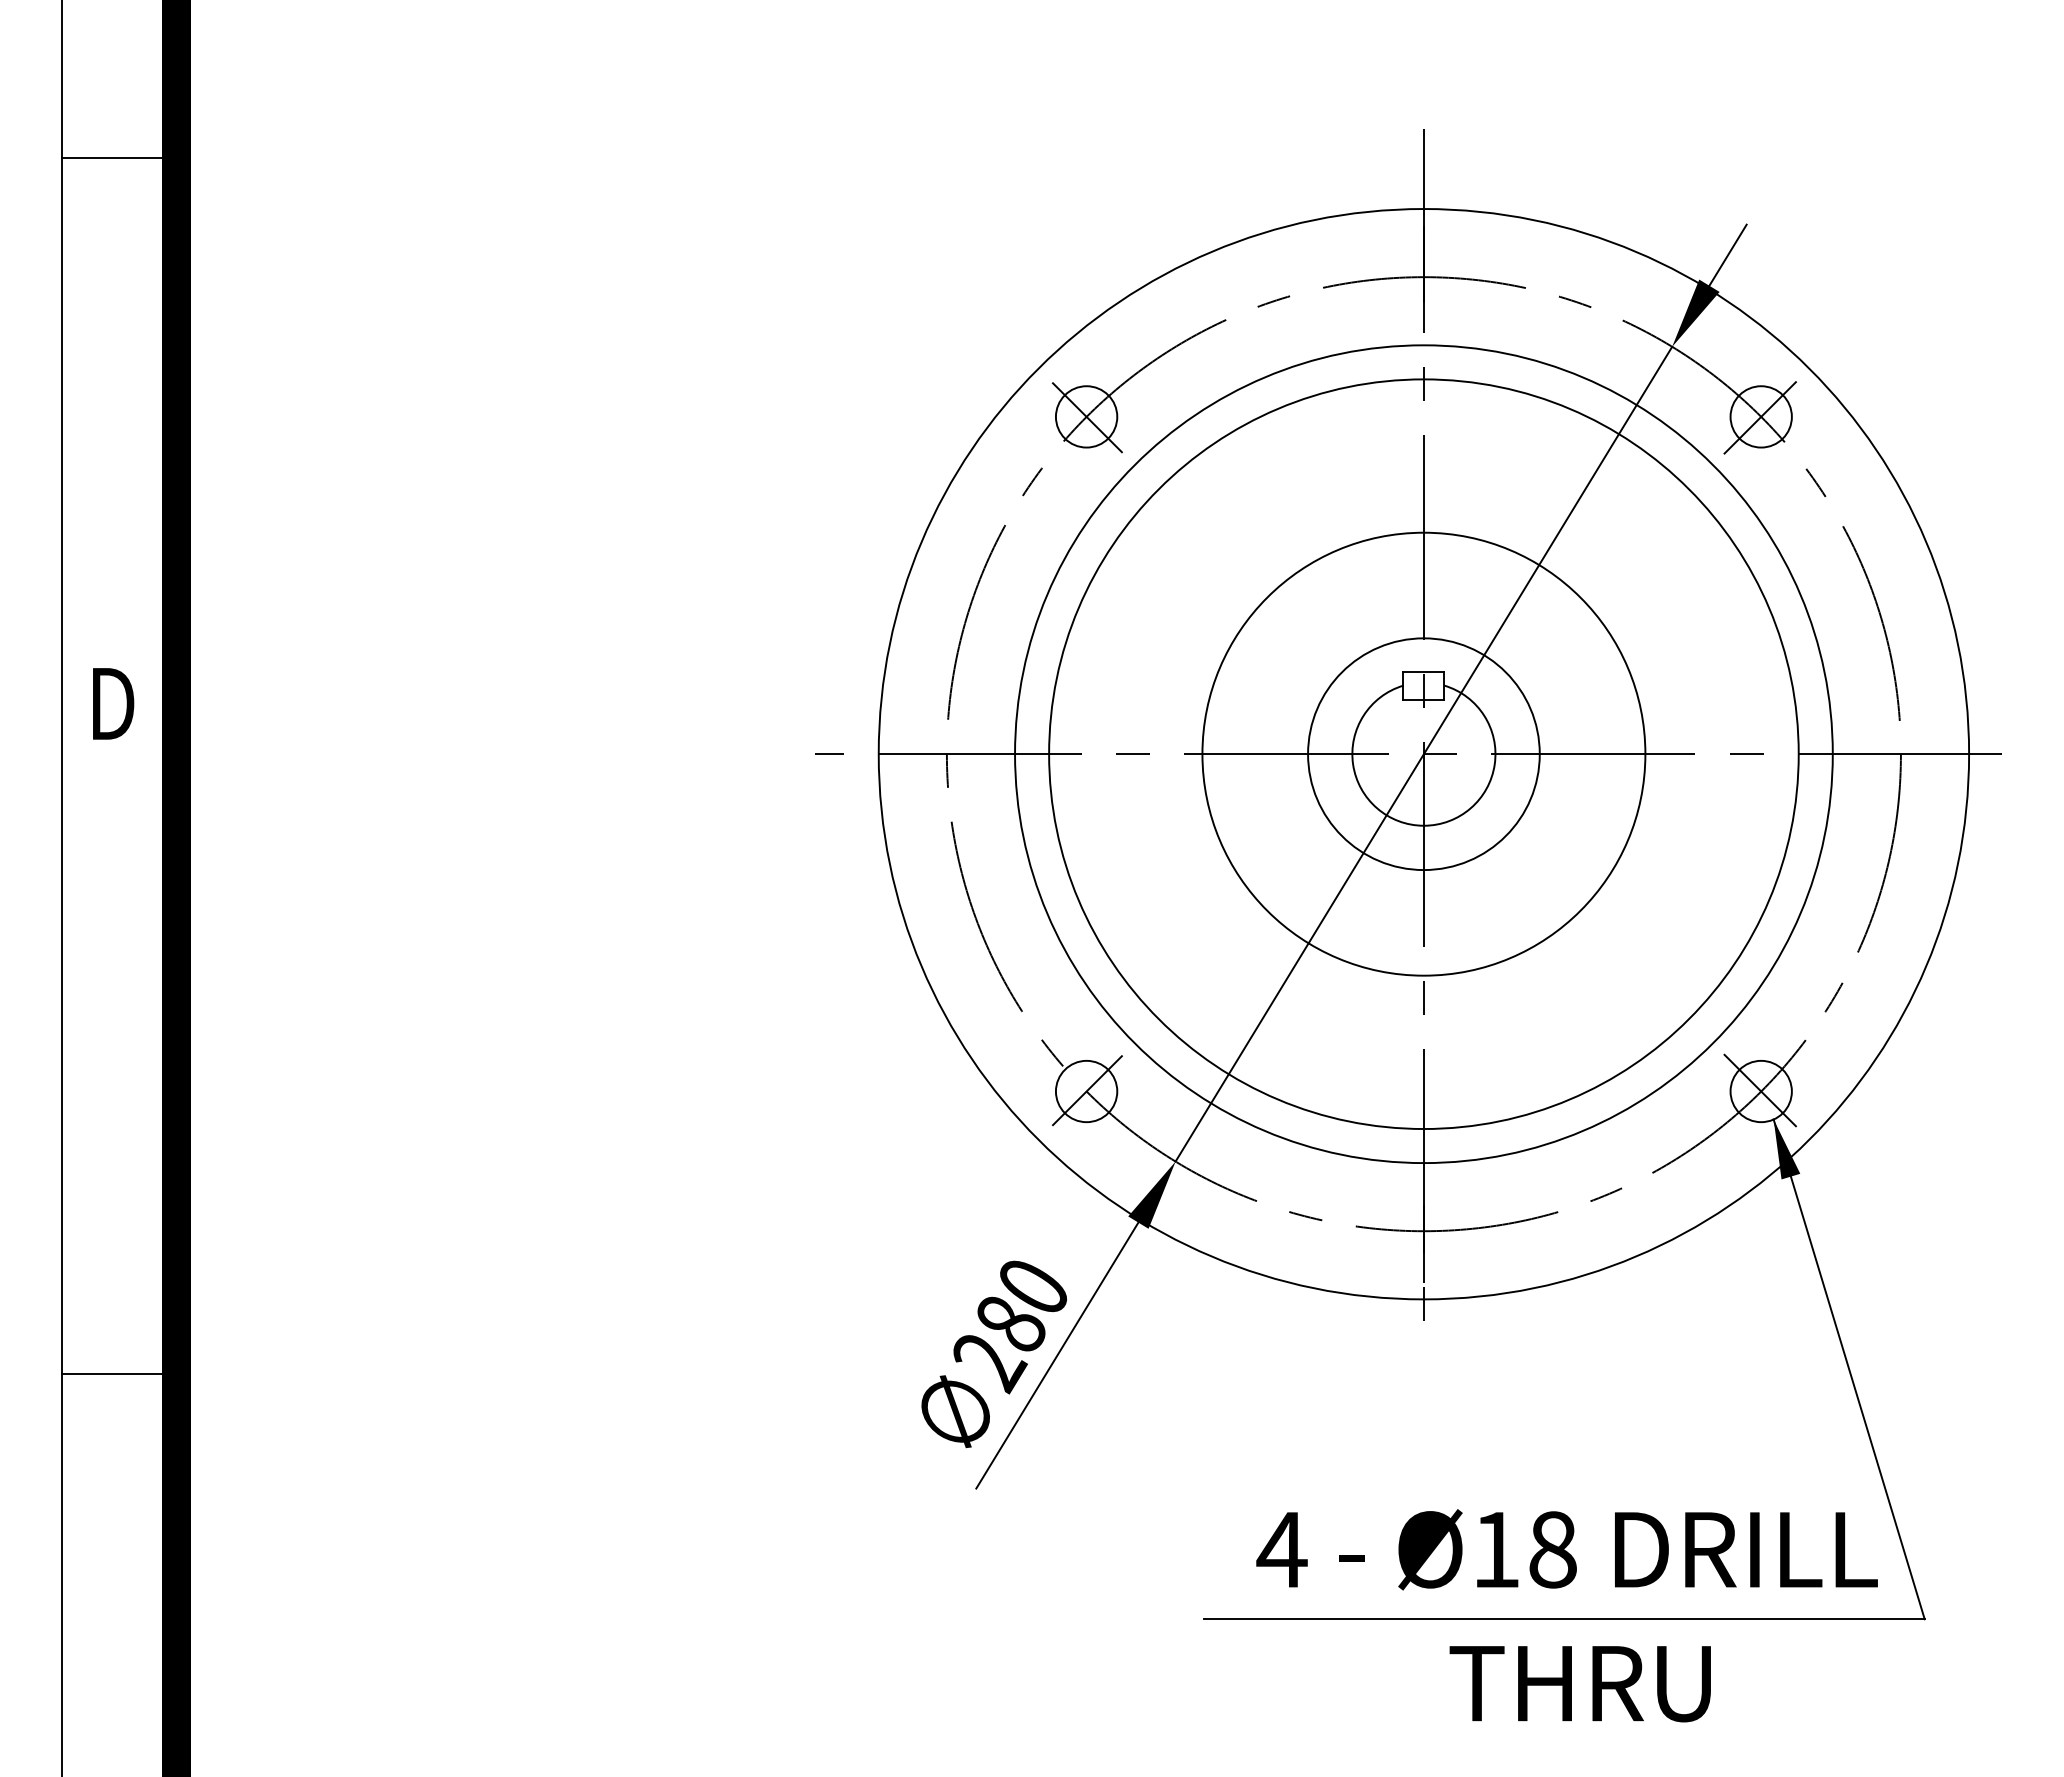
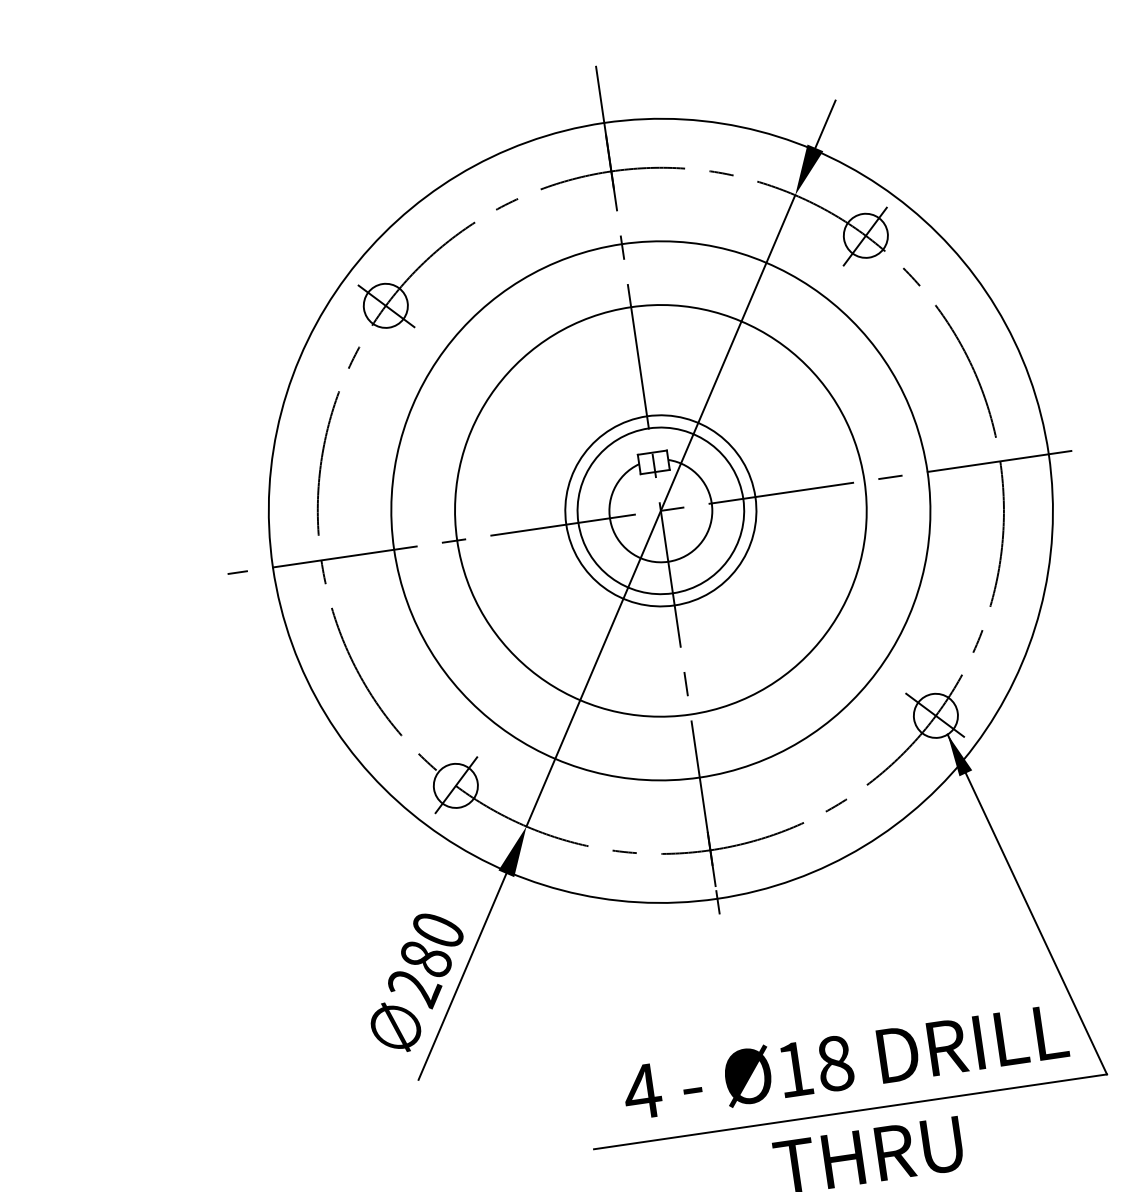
circle: (1423, 753) -> (660, 510), size x0.6
circle: (1423, 754) -> (660, 511), size x0.7

